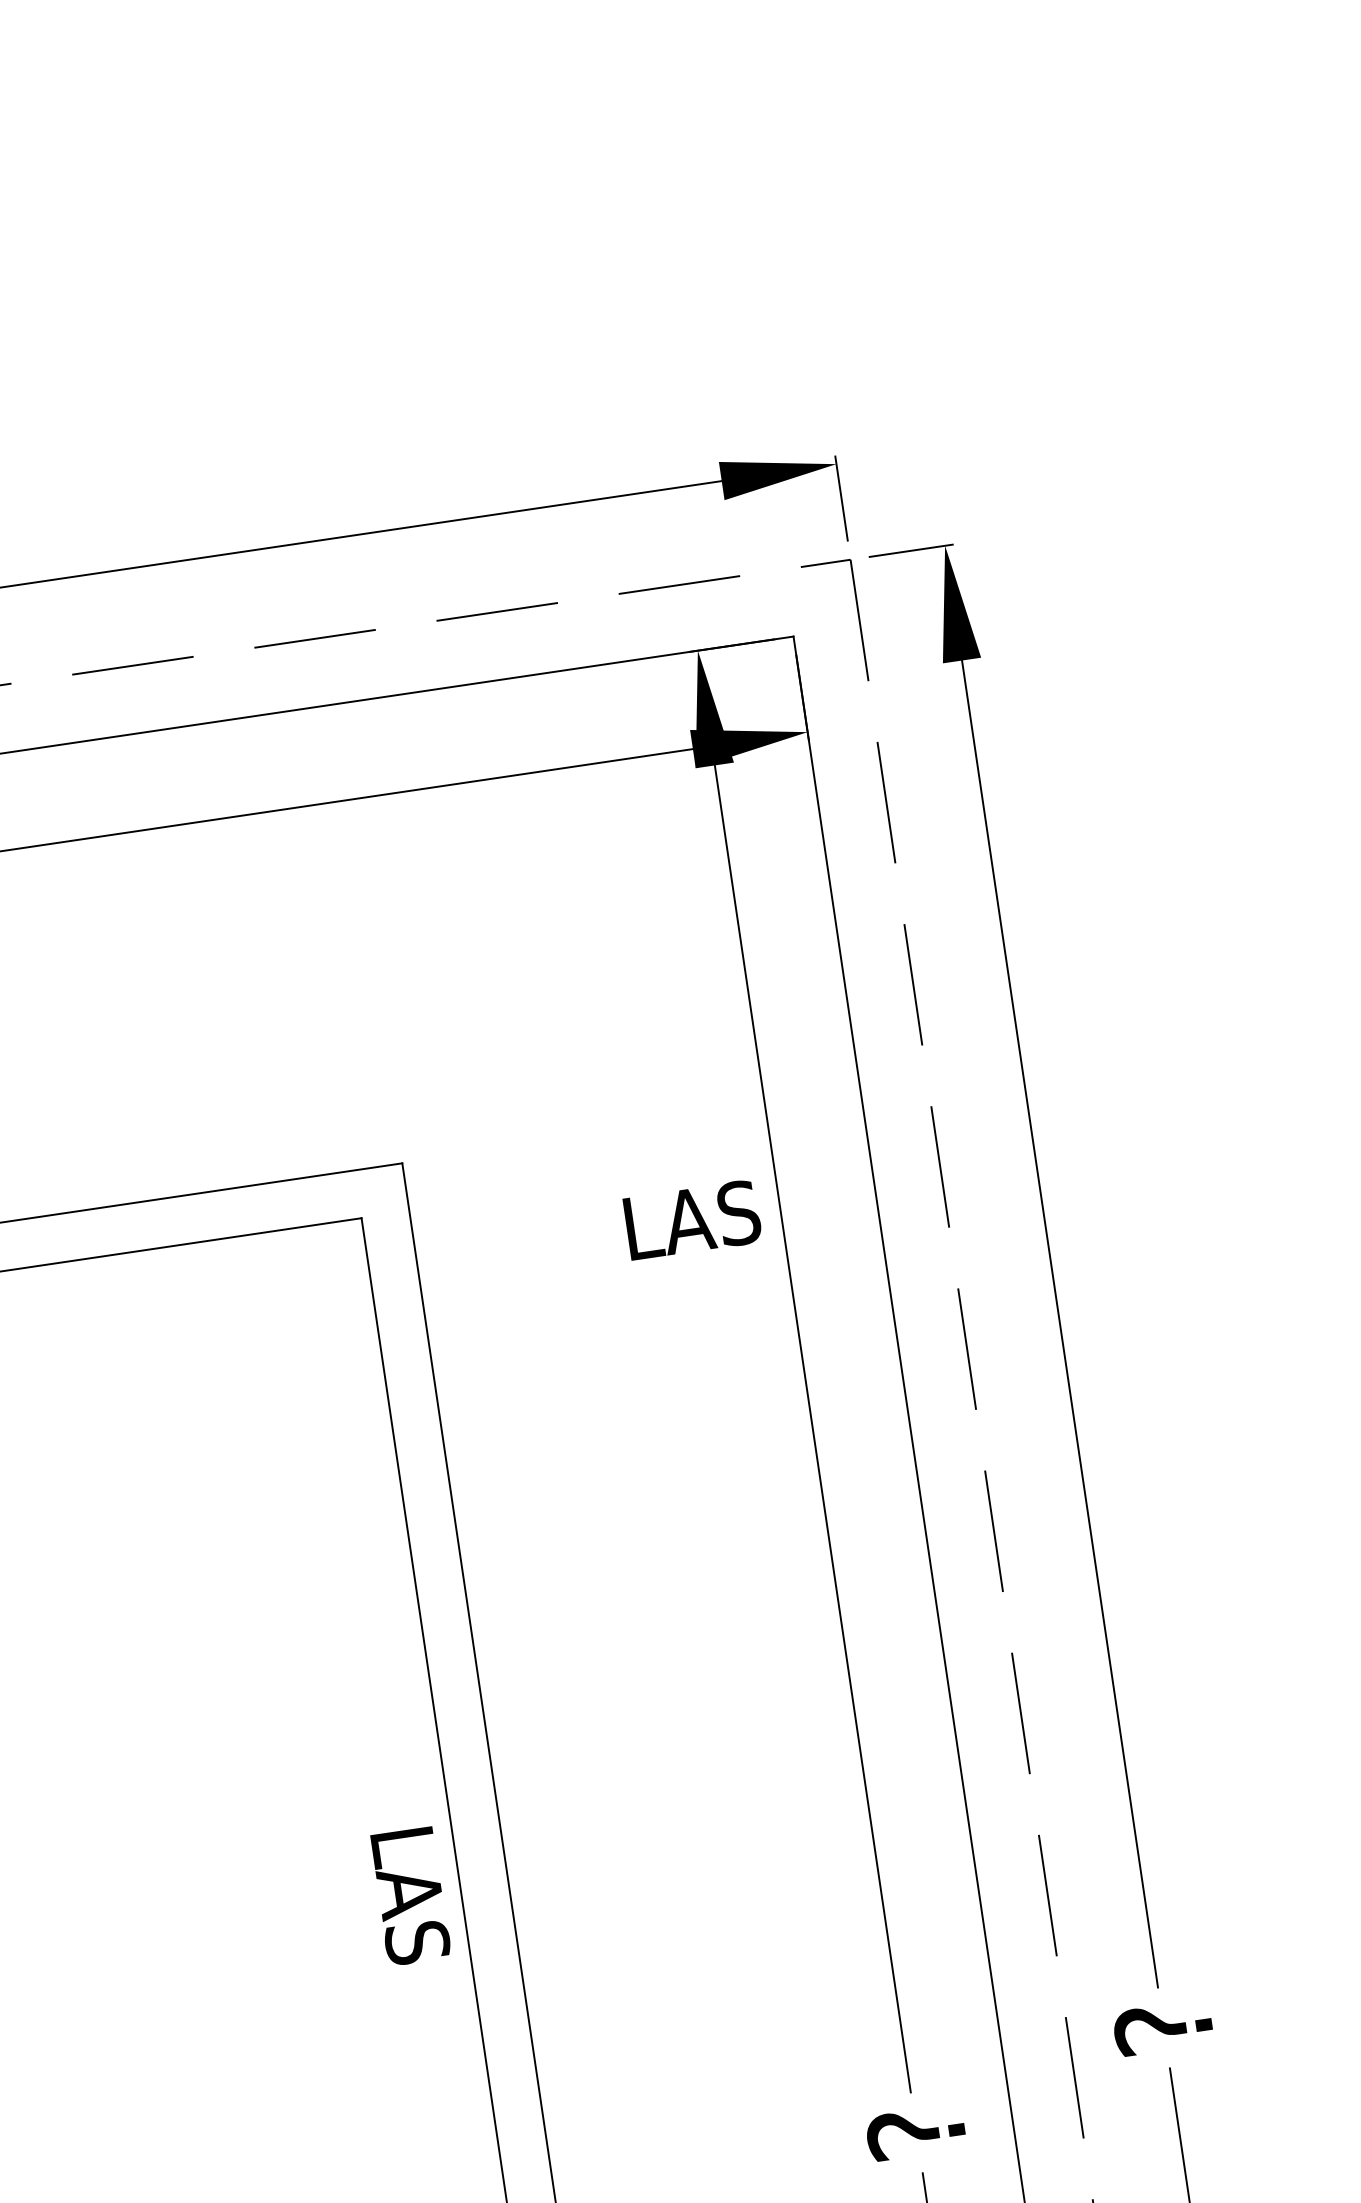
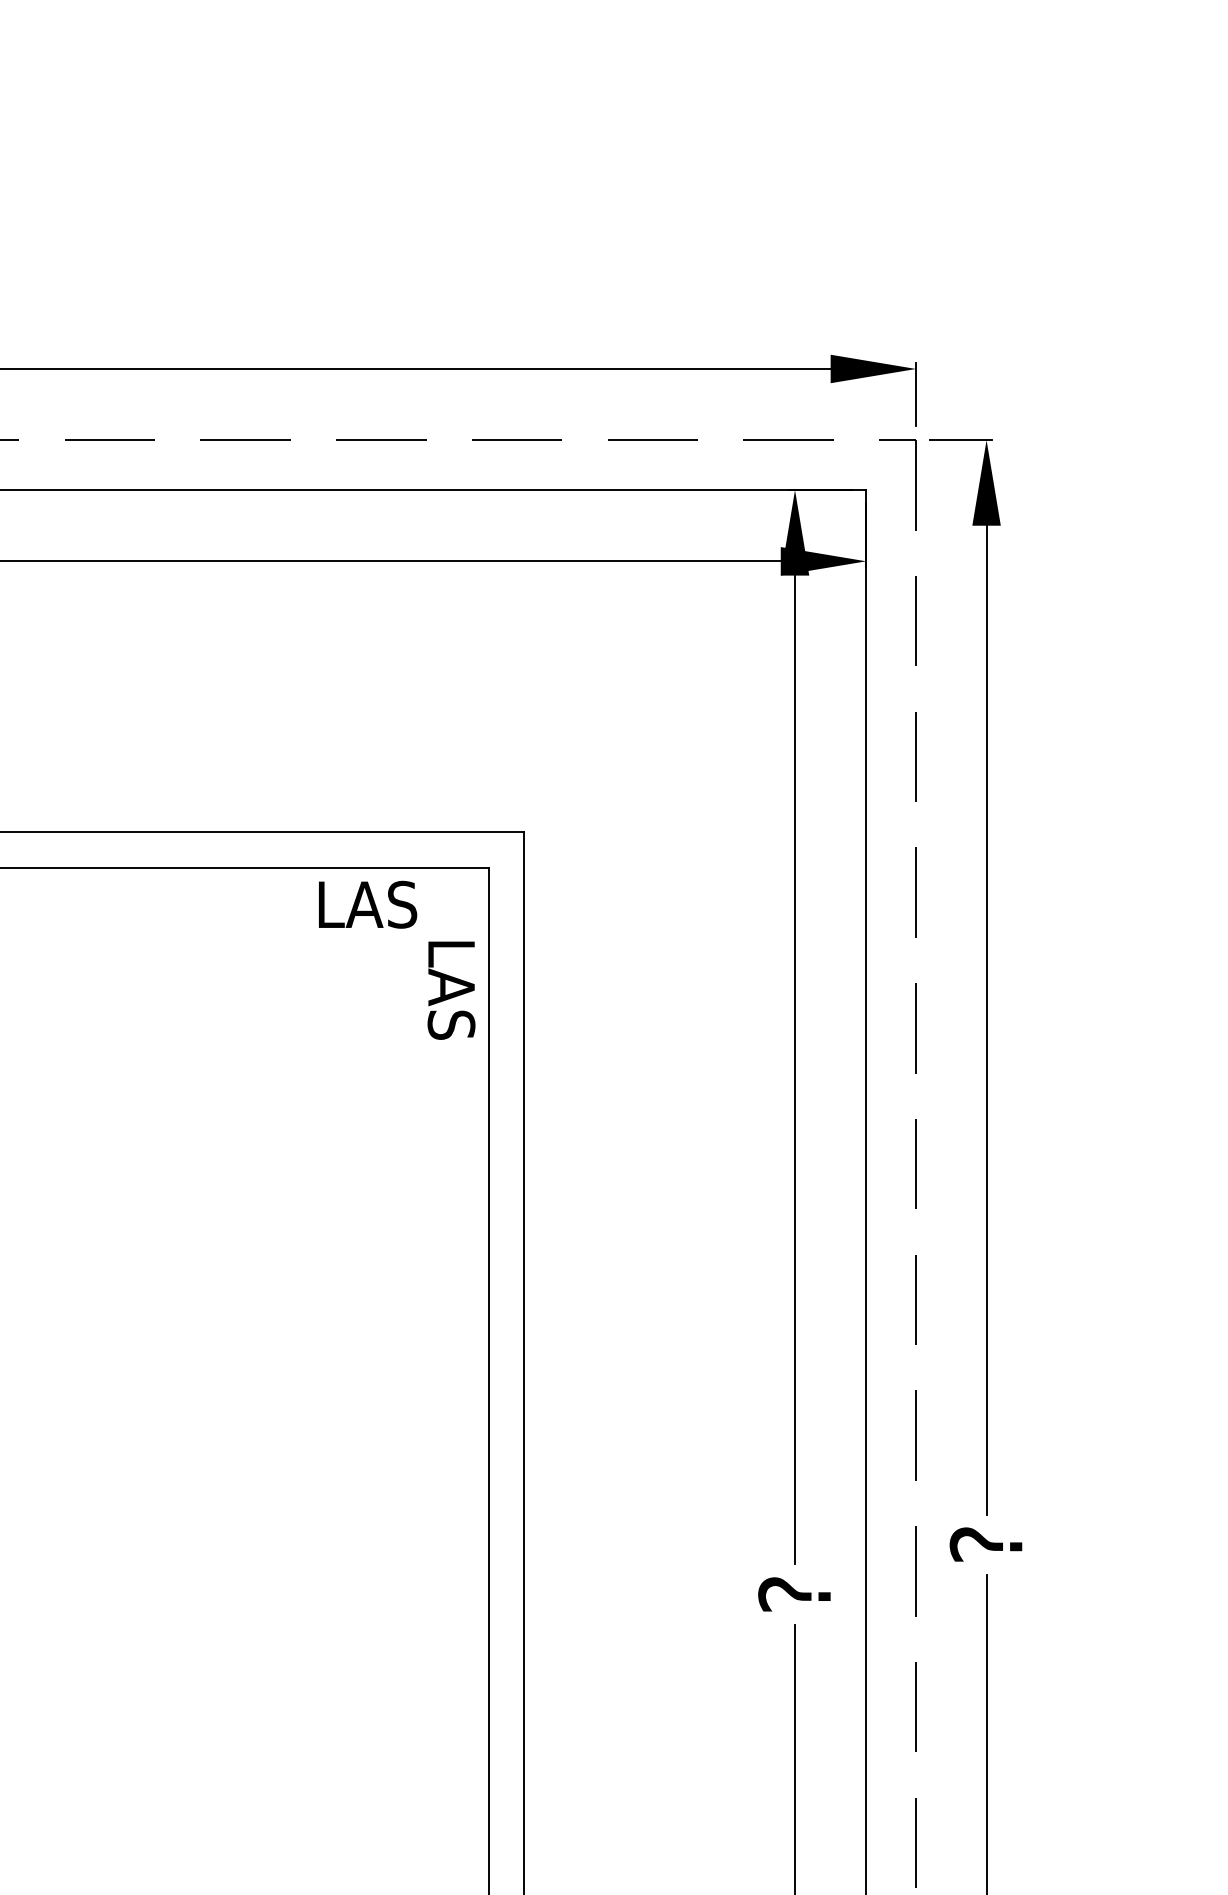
text: (693, 1219) -> (368, 904), moved
text: (410, 1896) -> (451, 990), moved

